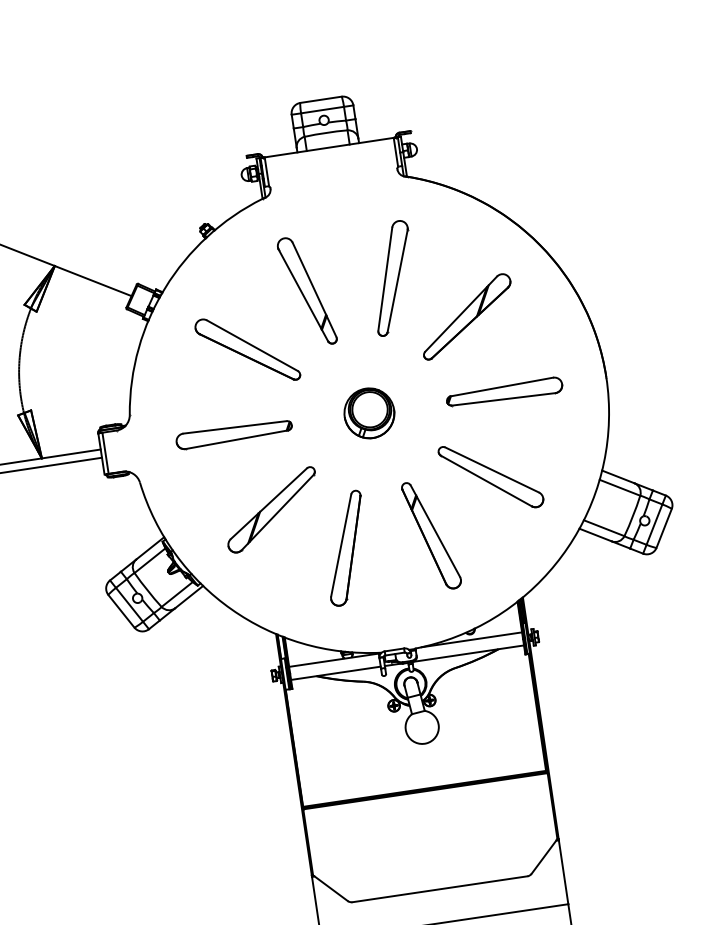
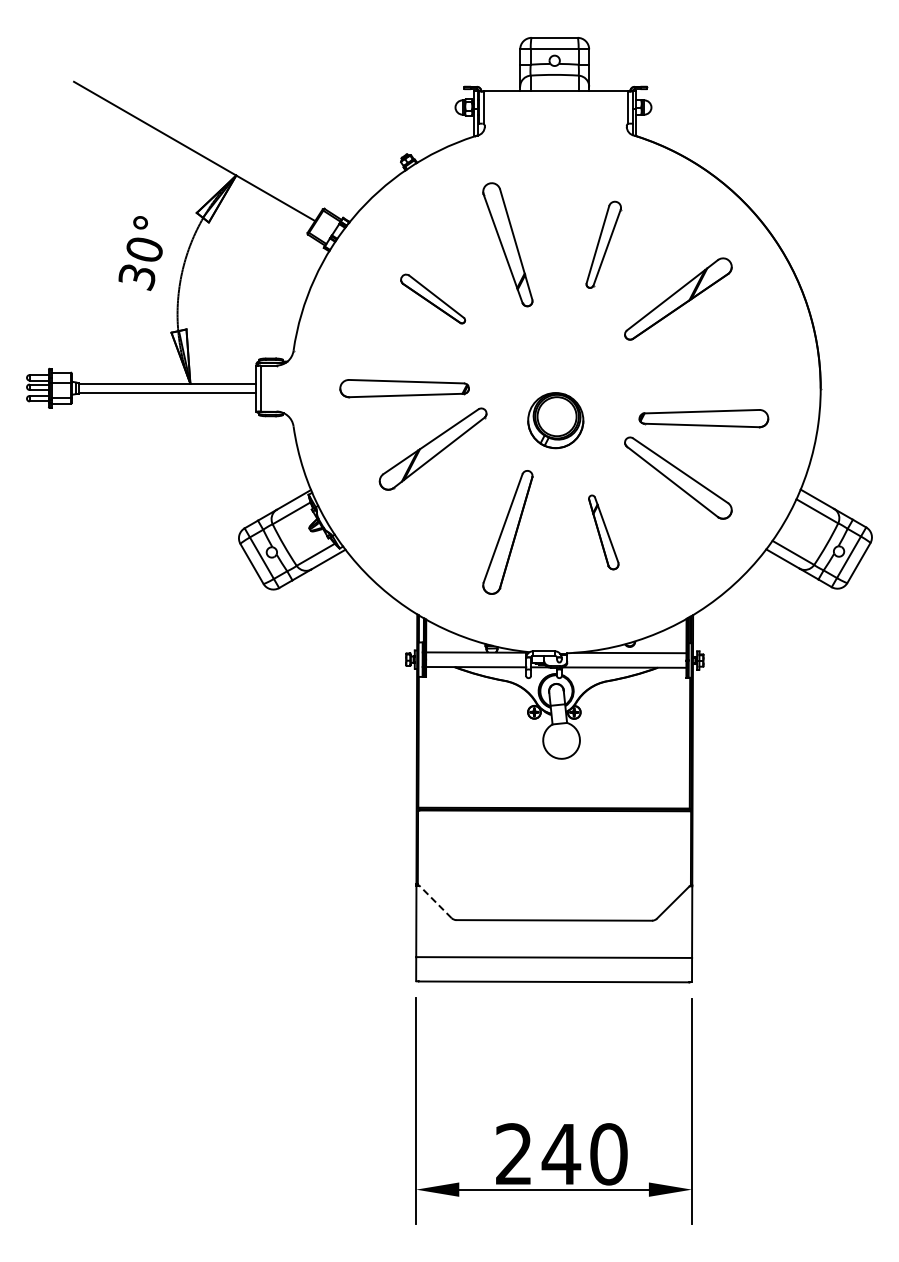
part: (392, 278) -> (603, 244), size x0.7
part: (246, 349) -> (432, 298), size x0.6
part: (504, 392) -> (703, 418), moved
part: (369, 413) -> (555, 420), moved
part: (271, 509) -> (432, 448), moved
part: (431, 535) -> (603, 532), size x0.6
line: (331, 888) -> (435, 901), solid -> dashed

